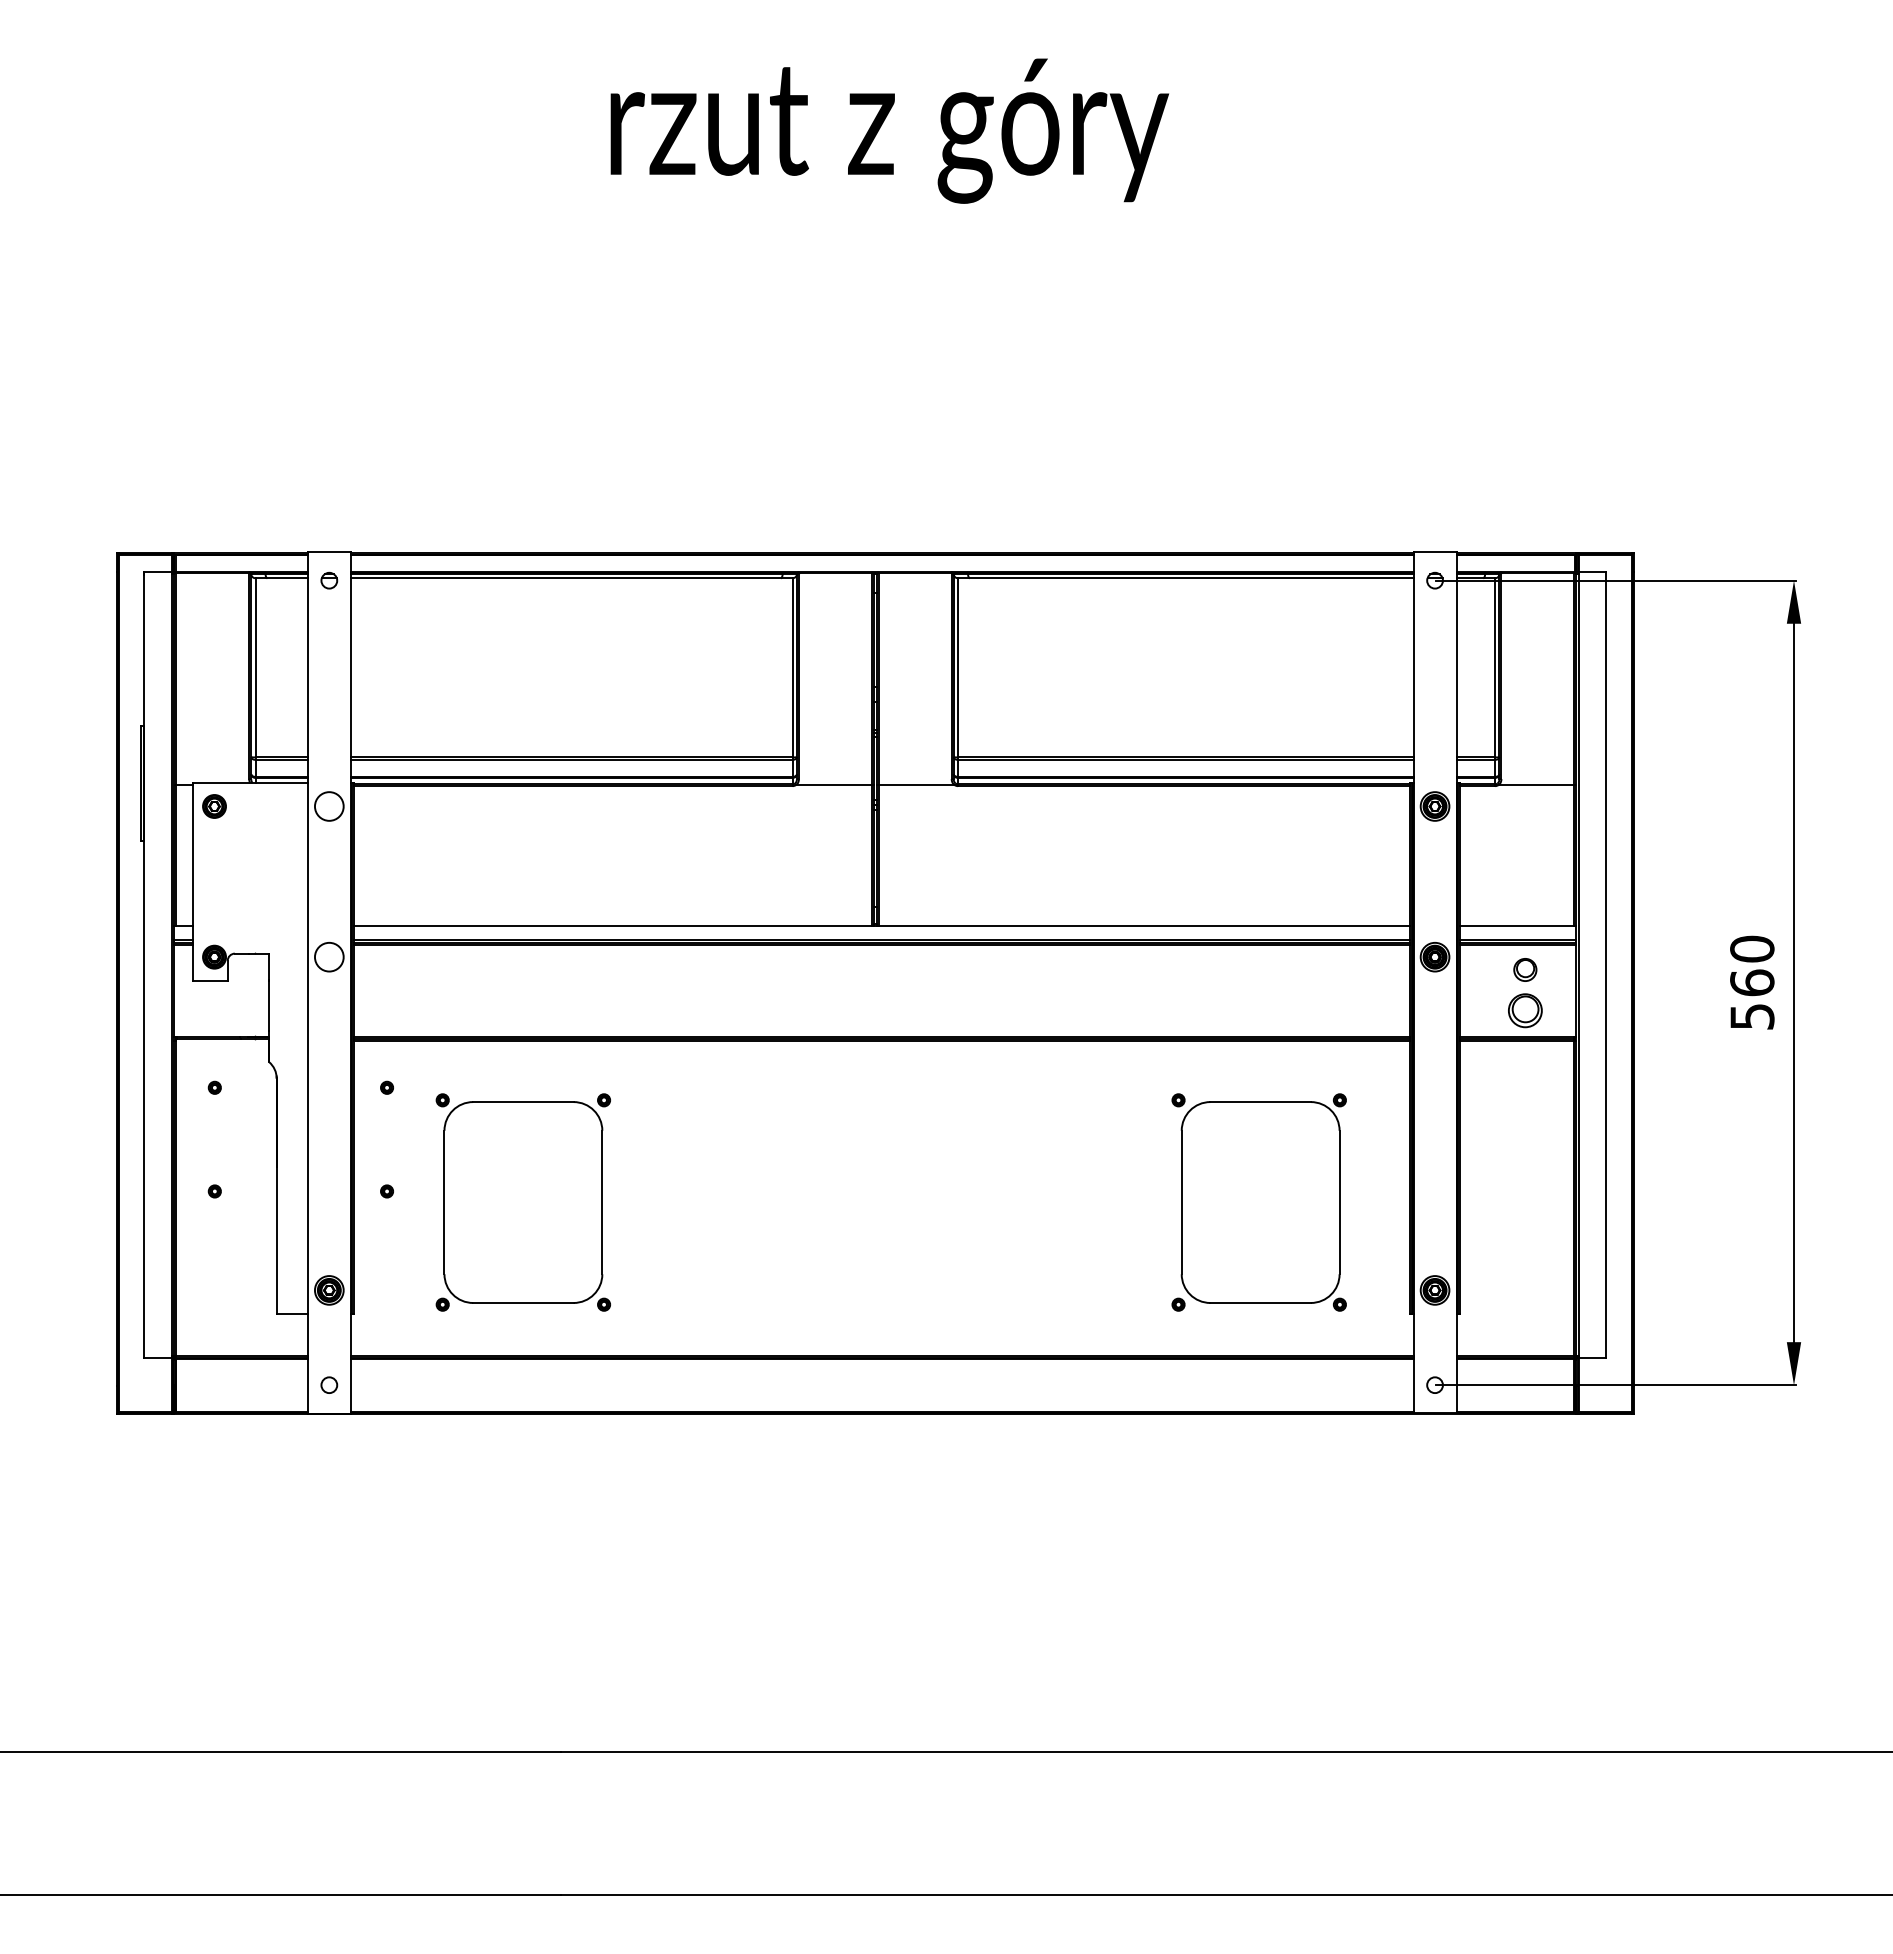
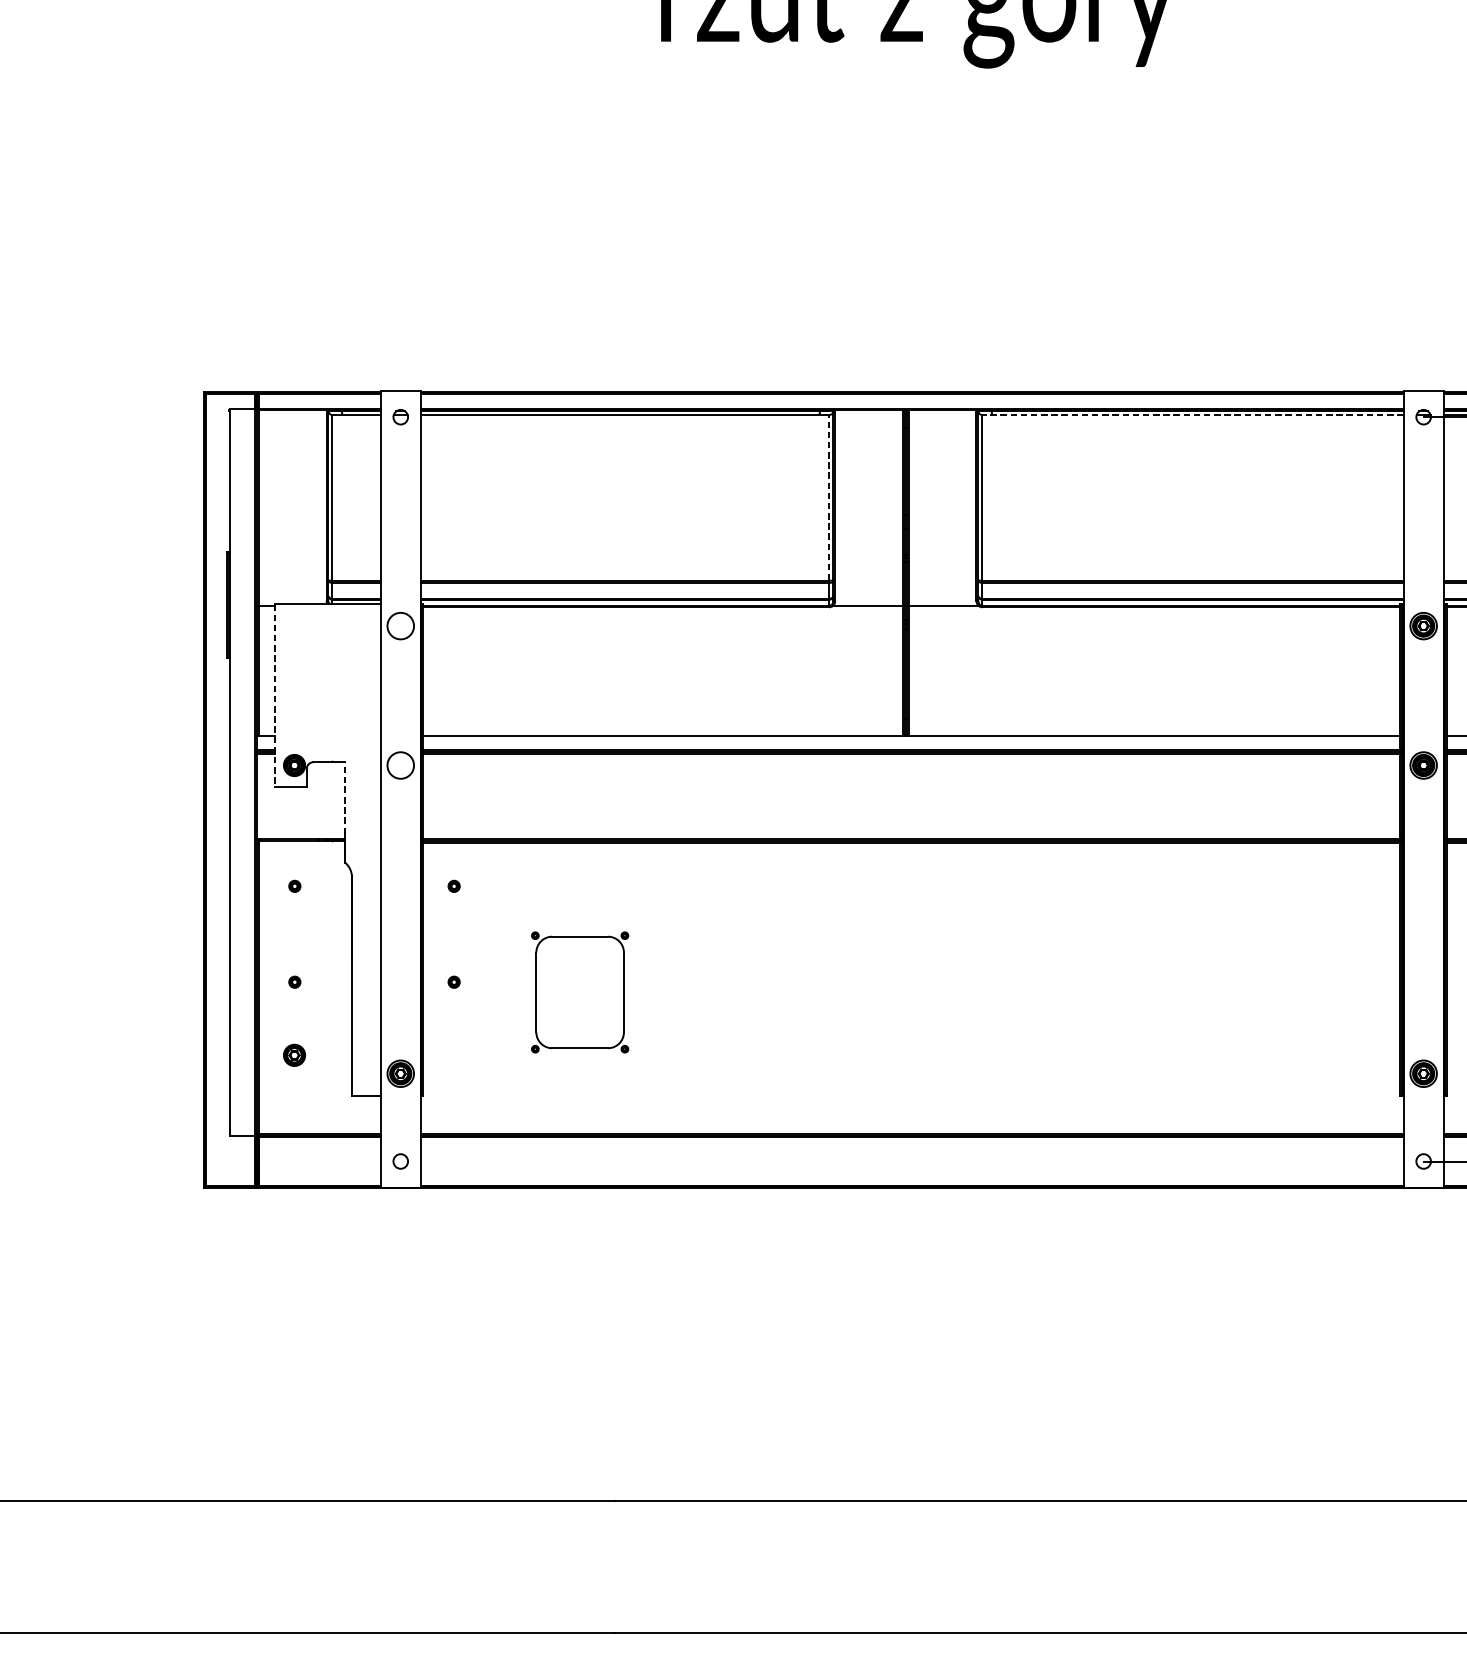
line: (1185, 578) -> (1192, 415), solid -> dashed
line: (792, 667) -> (829, 497), solid -> dashed
part: (214, 806) -> (294, 1055), moved
line: (193, 881) -> (275, 695), solid -> dashed
line: (269, 992) -> (345, 798), solid -> dashed
part: (522, 1202) -> (579, 992), size x0.6
part: (1258, 1202) -> (1260, 992), removed

